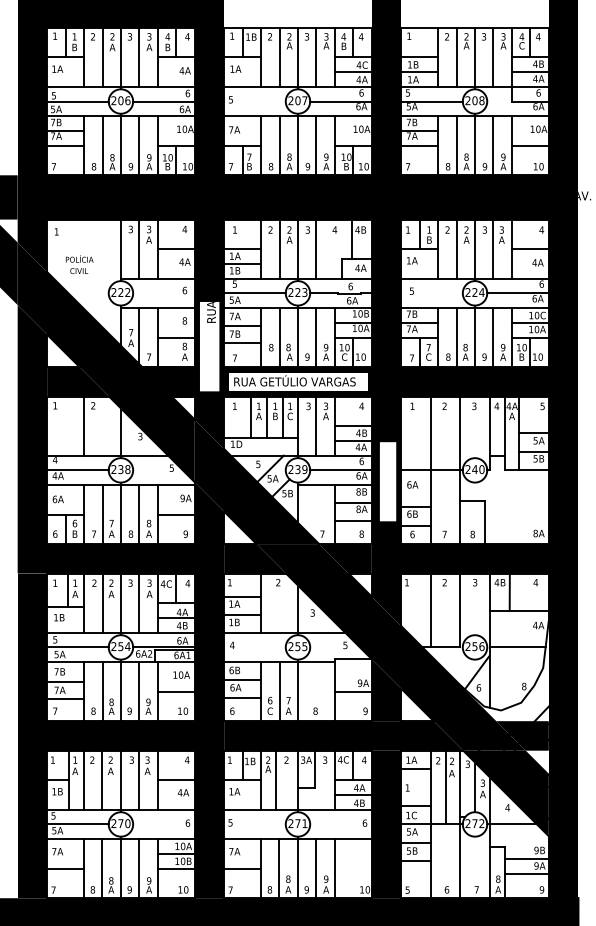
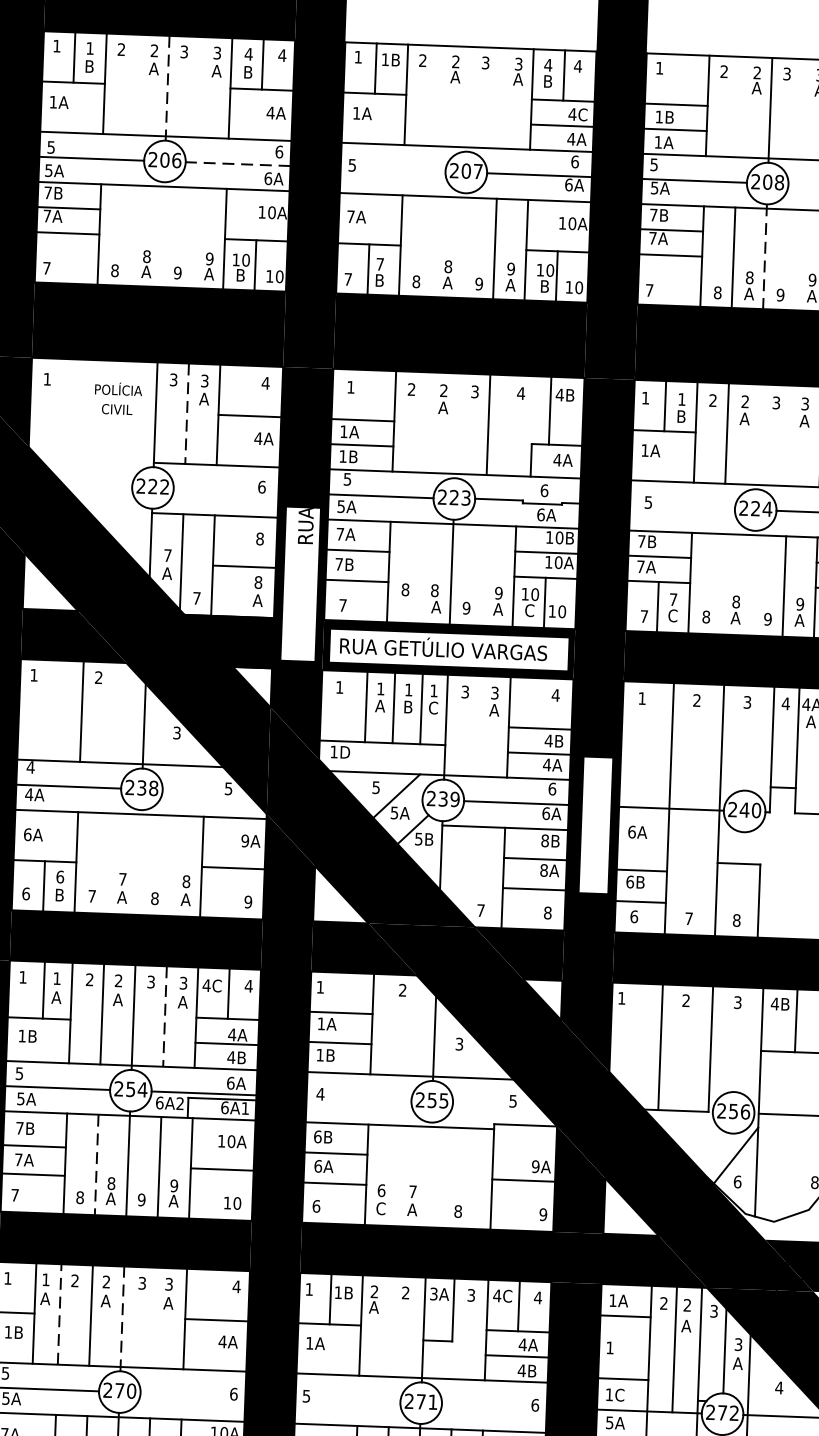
line: (102, 56) -> (136, 83), removed
line: (139, 56) -> (199, 85), removed
line: (279, 56) -> (437, 94), removed
line: (316, 56) -> (500, 96), removed
line: (456, 56) -> (738, 105), removed
line: (493, 56) -> (801, 108), removed
line: (120, 58) -> (166, 88), solid -> dashed
line: (297, 58) -> (468, 99), removed
line: (163, 101) -> (237, 164), solid -> dashed
line: (120, 144) -> (161, 234), removed
line: (297, 144) -> (462, 245), removed
line: (475, 144) -> (765, 256), solid -> dashed
line: (102, 145) -> (130, 235), removed
line: (139, 145) -> (193, 237), removed
line: (279, 145) -> (432, 246), removed
line: (493, 145) -> (796, 259), removed
line: (279, 248) -> (425, 421), removed
line: (493, 248) -> (789, 434), removed
line: (139, 249) -> (187, 414), solid -> dashed
line: (297, 250) -> (456, 426), removed
line: (475, 250) -> (759, 437), removed
text: (79, 264) -> (117, 398), moved
line: (475, 336) -> (753, 583), removed
line: (279, 337) -> (420, 573), removed
line: (316, 337) -> (483, 575), removed
line: (456, 337) -> (721, 584), removed
line: (316, 425) -> (477, 725), removed
line: (120, 513) -> (138, 862), removed
line: (102, 514) -> (107, 863), removed
line: (139, 514) -> (170, 865), removed
line: (139, 603) -> (165, 1017), solid -> dashed
line: (297, 690) -> (428, 1175), removed
line: (102, 691) -> (96, 1164), solid -> dashed
line: (279, 691) -> (398, 1175), removed
line: (139, 779) -> (154, 1316), removed
line: (275, 779) -> (385, 1325), removed
line: (83, 780) -> (58, 1314), solid -> dashed
line: (120, 781) -> (121, 1318), solid -> dashed

